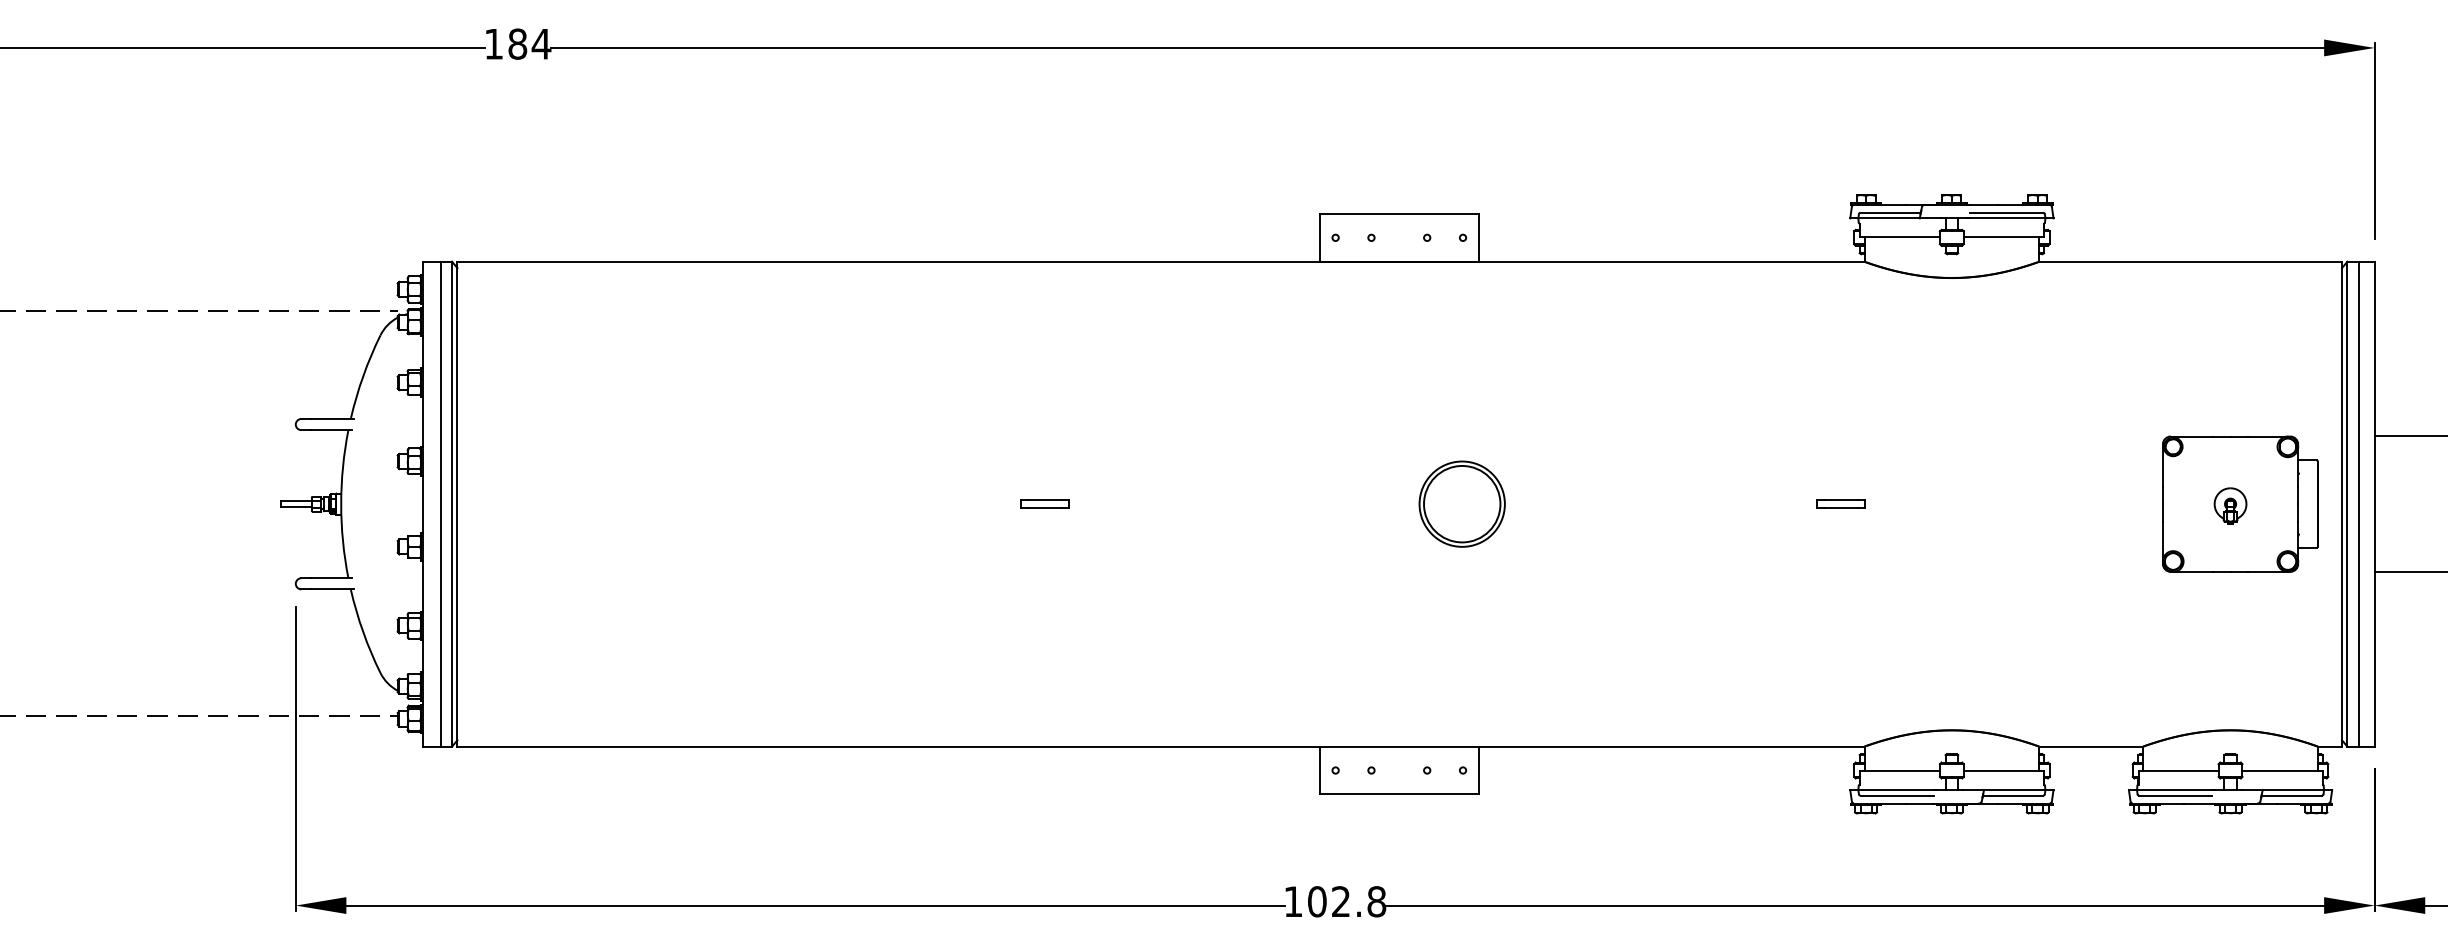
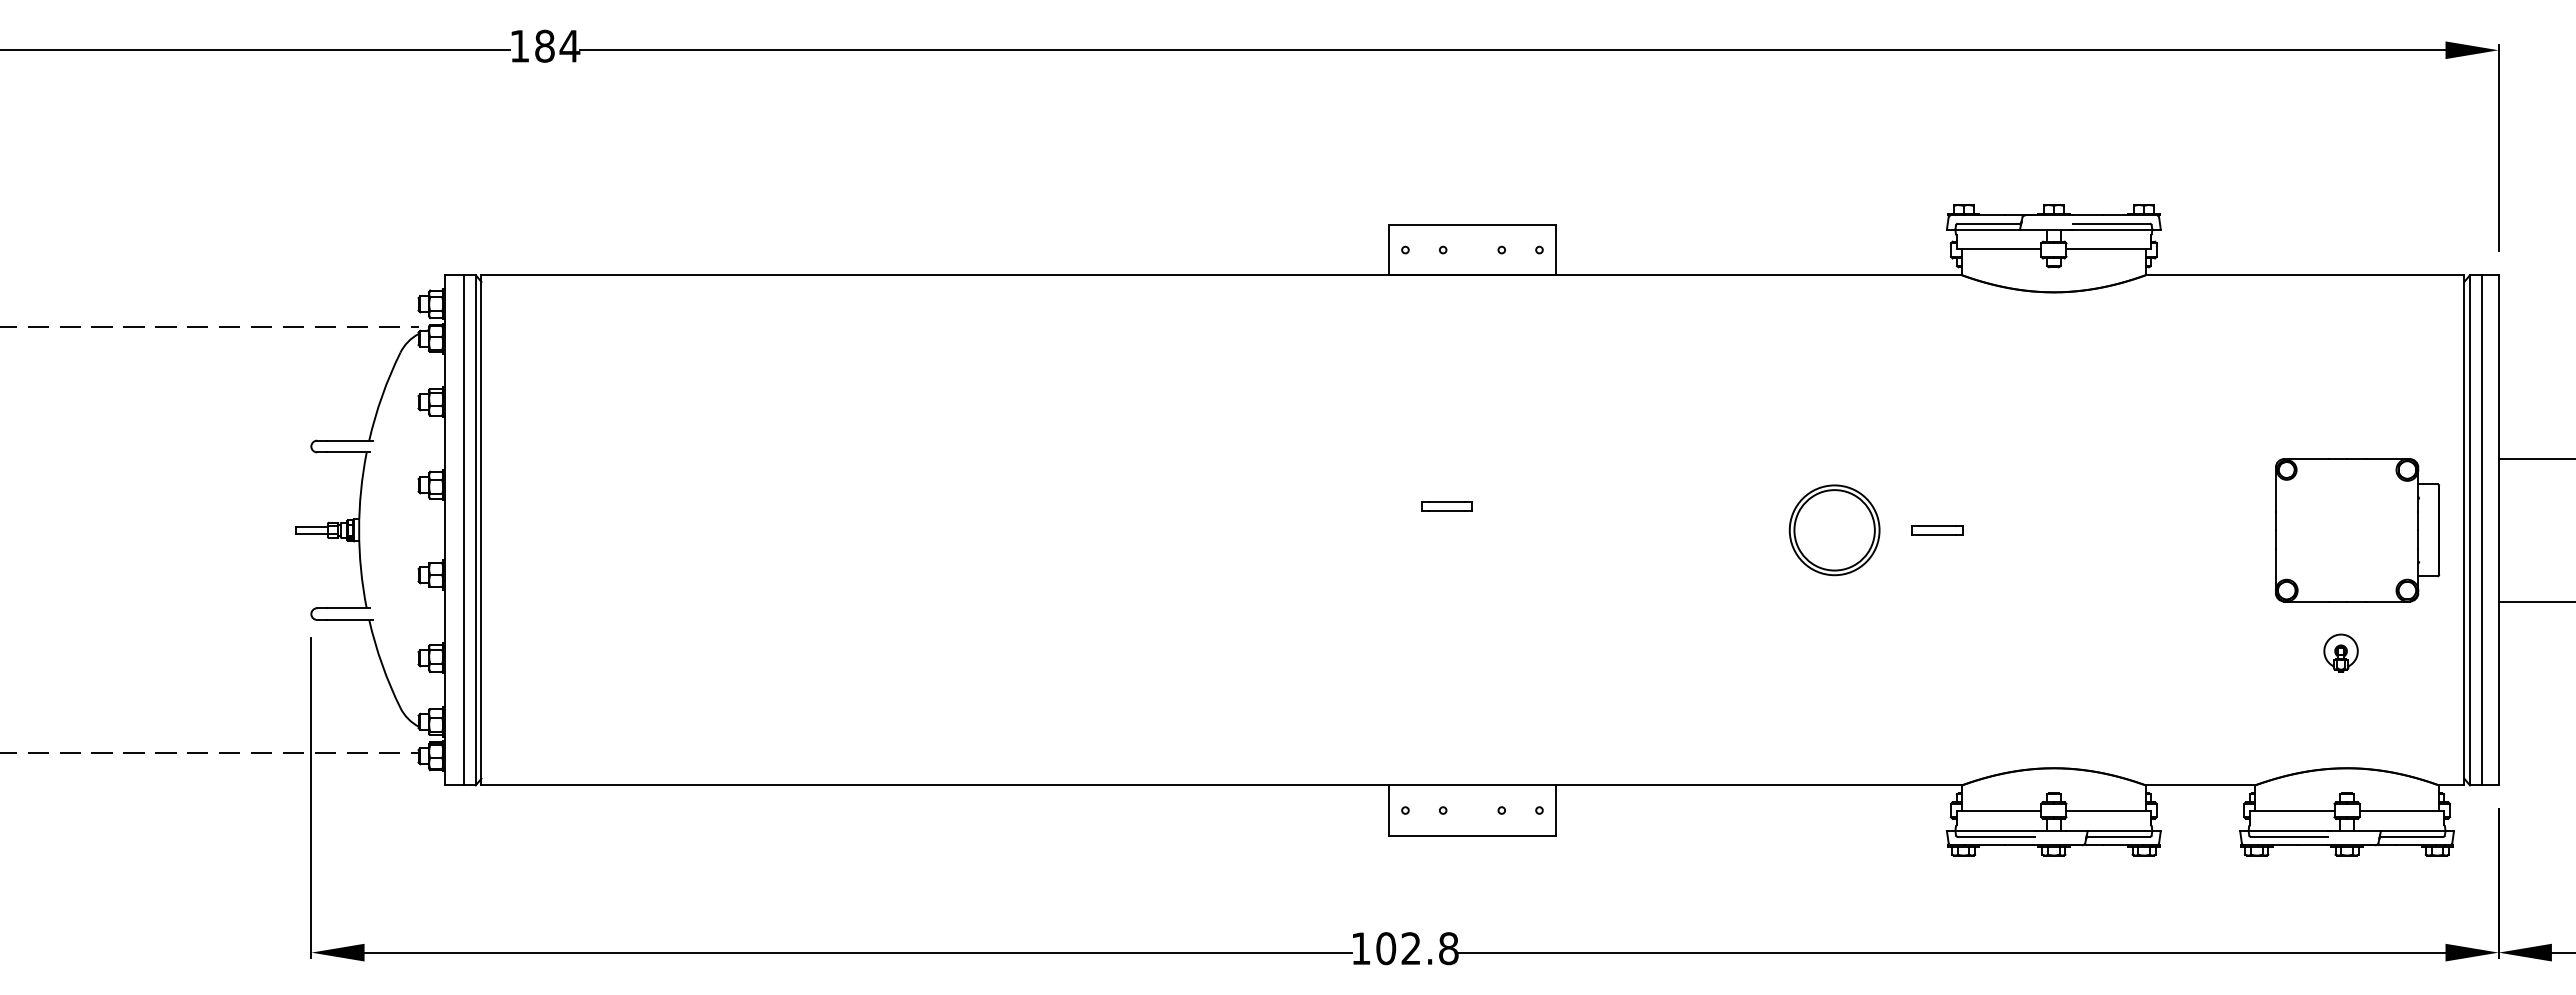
part: (1044, 504) -> (1446, 506), moved
part: (1462, 504) -> (1834, 530), moved
part: (2229, 505) -> (2340, 652), moved

